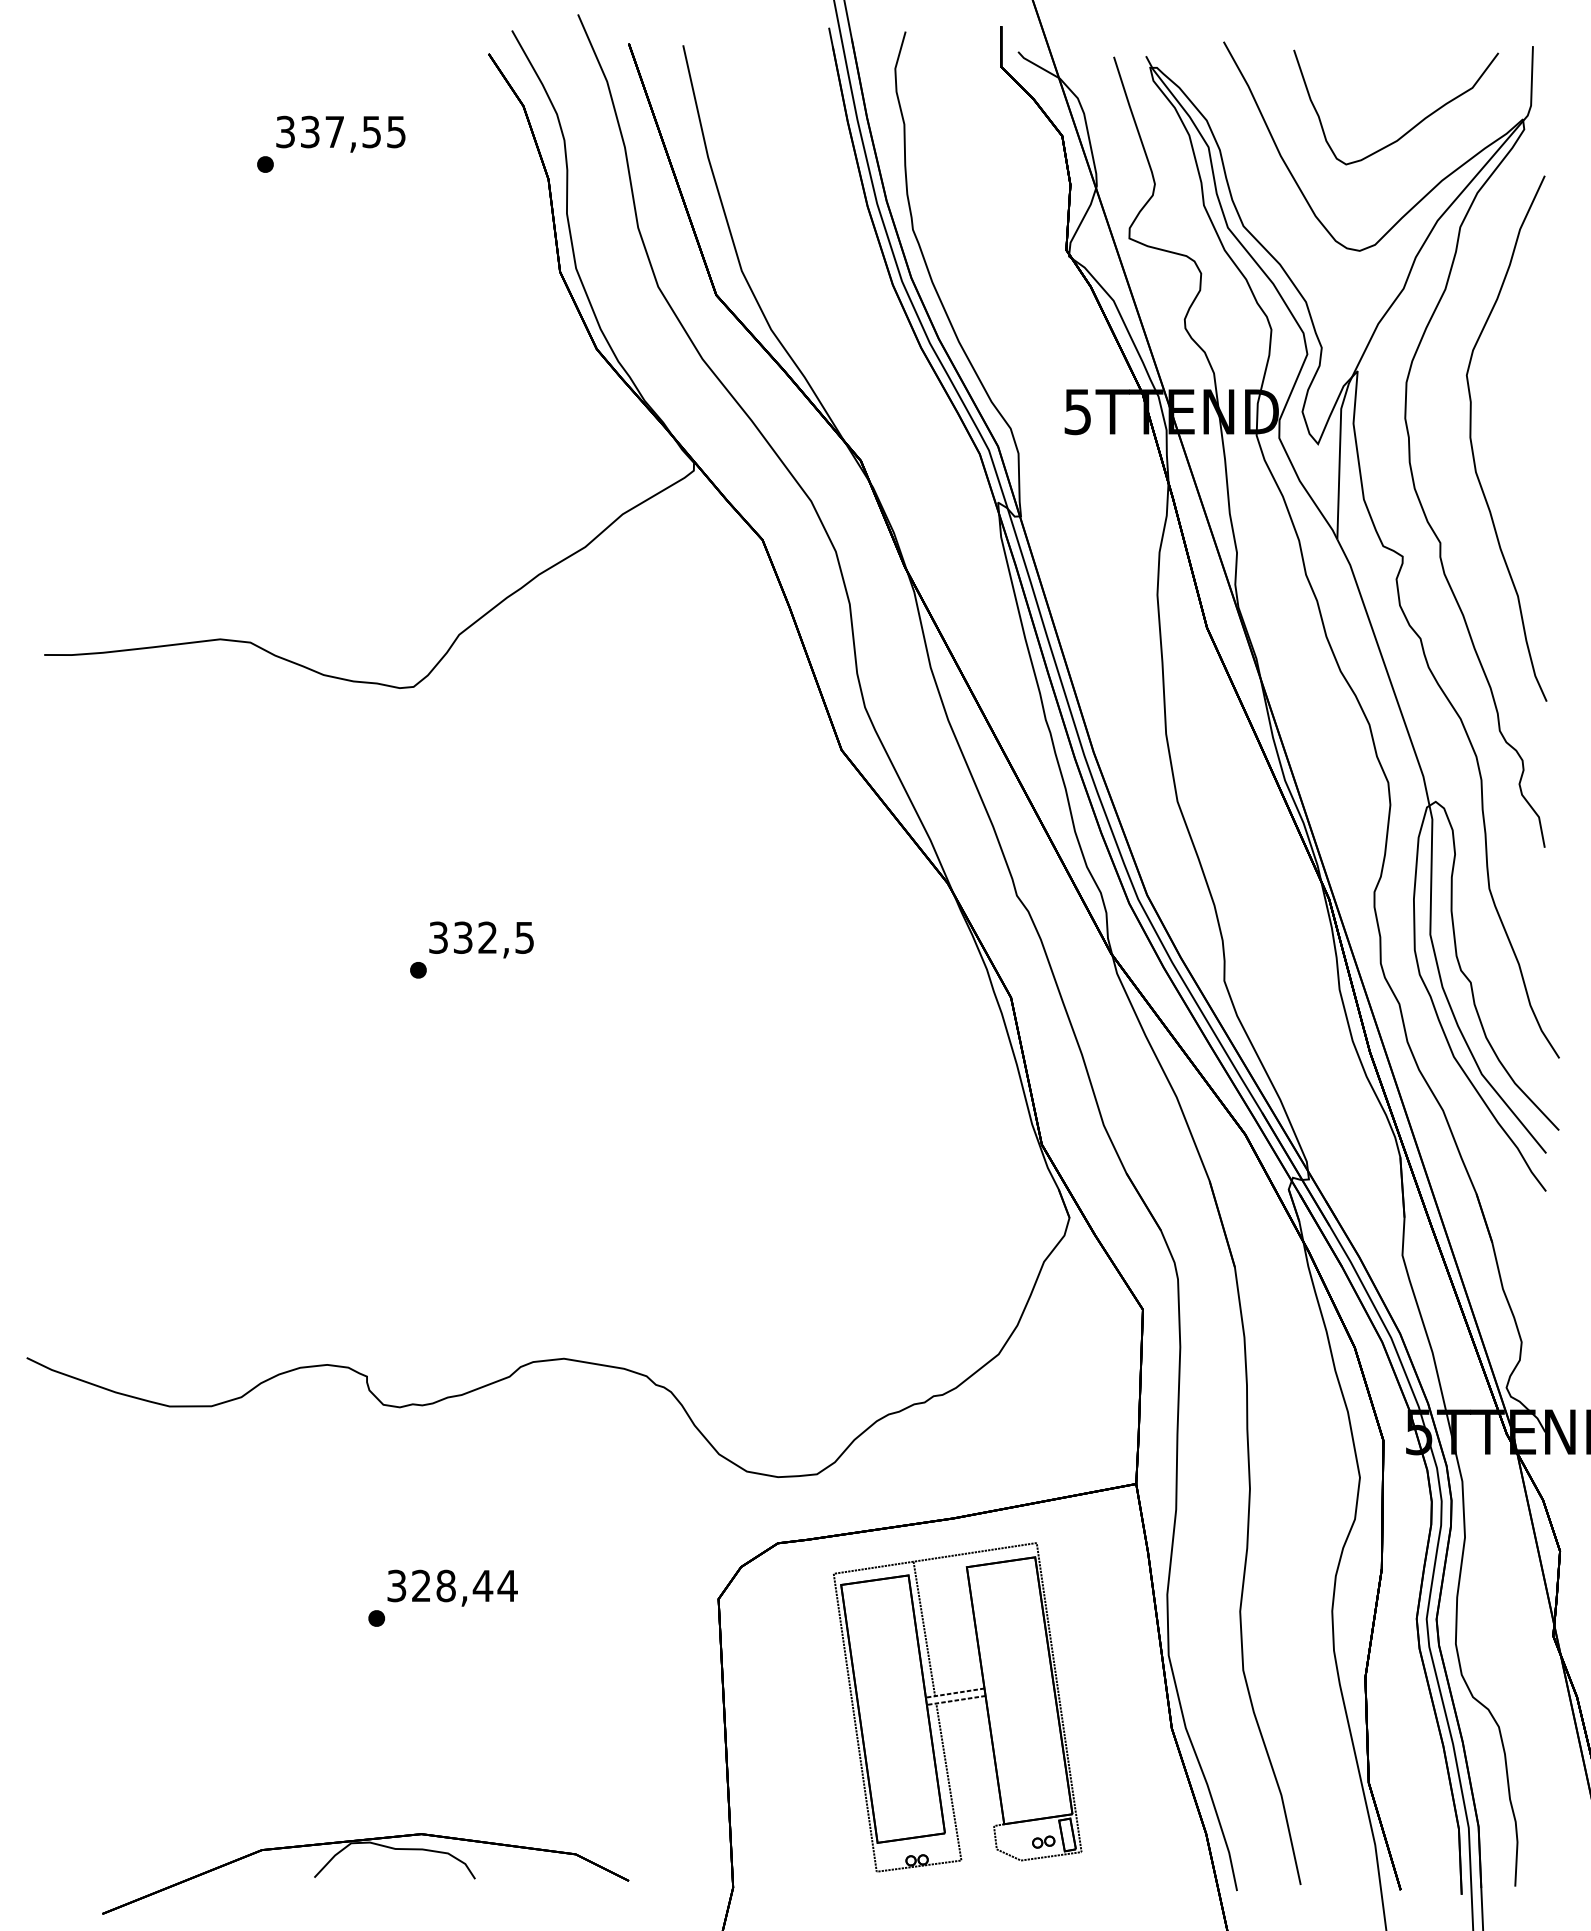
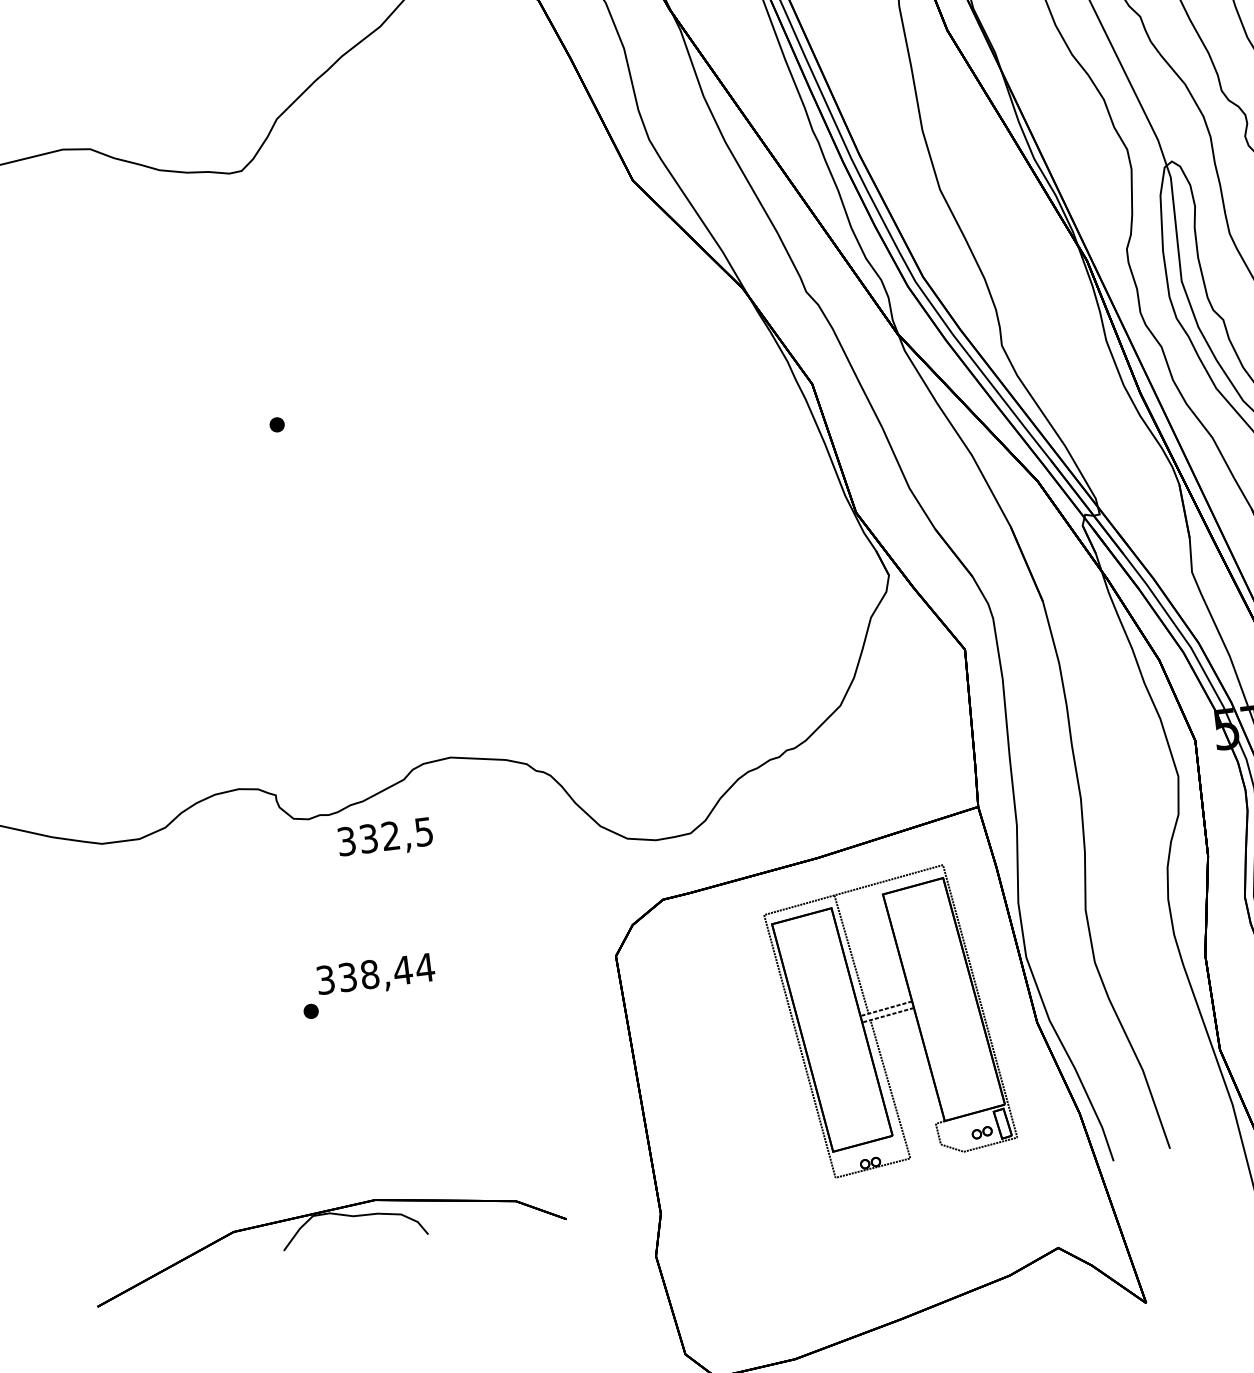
text: (481, 939) -> (385, 838), moved
text: (421, 1586) -> (347, 977), 328,44 -> 338,44
part: (957, 1707) -> (889, 1021), moved

